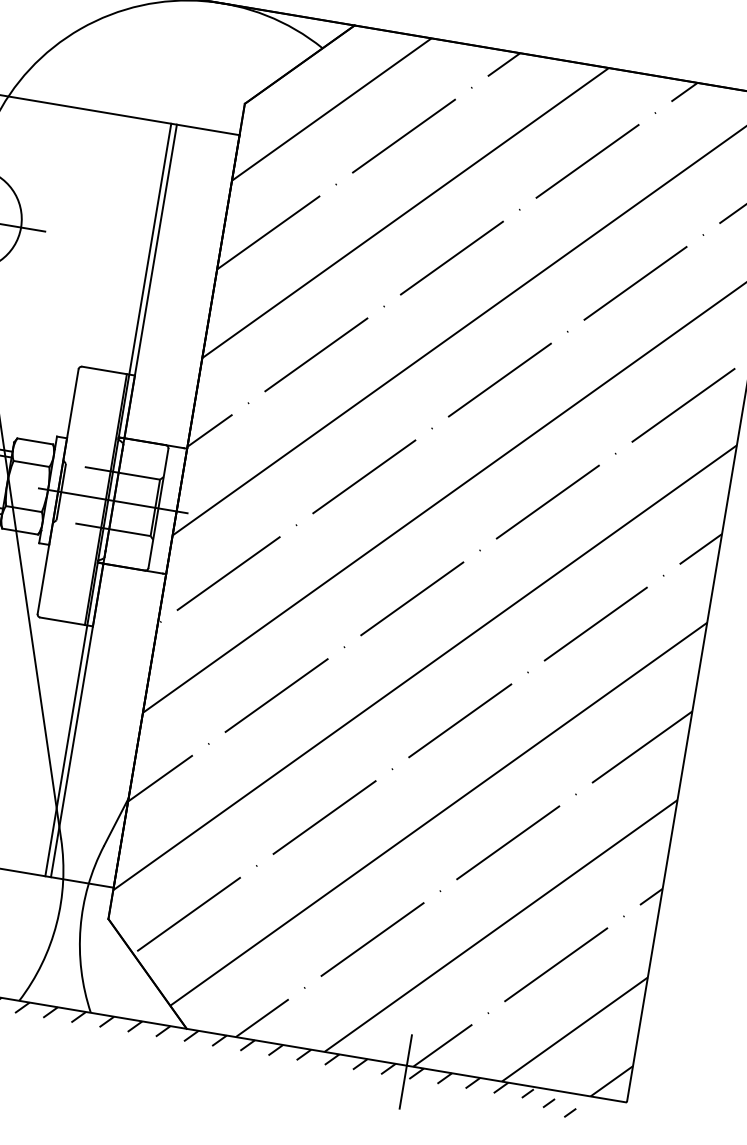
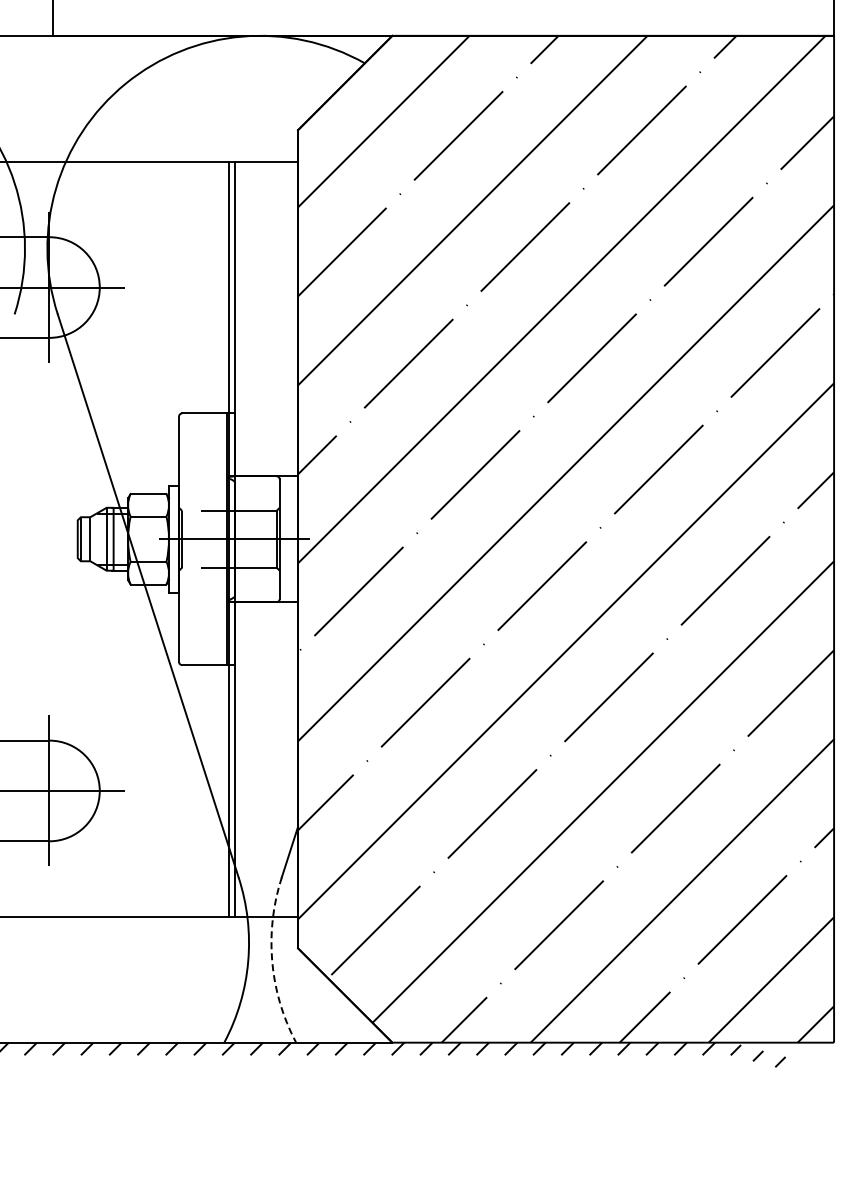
arc: (80, 927) -> (272, 961), solid -> dashed
line: (406, 1071) -> (613, 1048), removed

